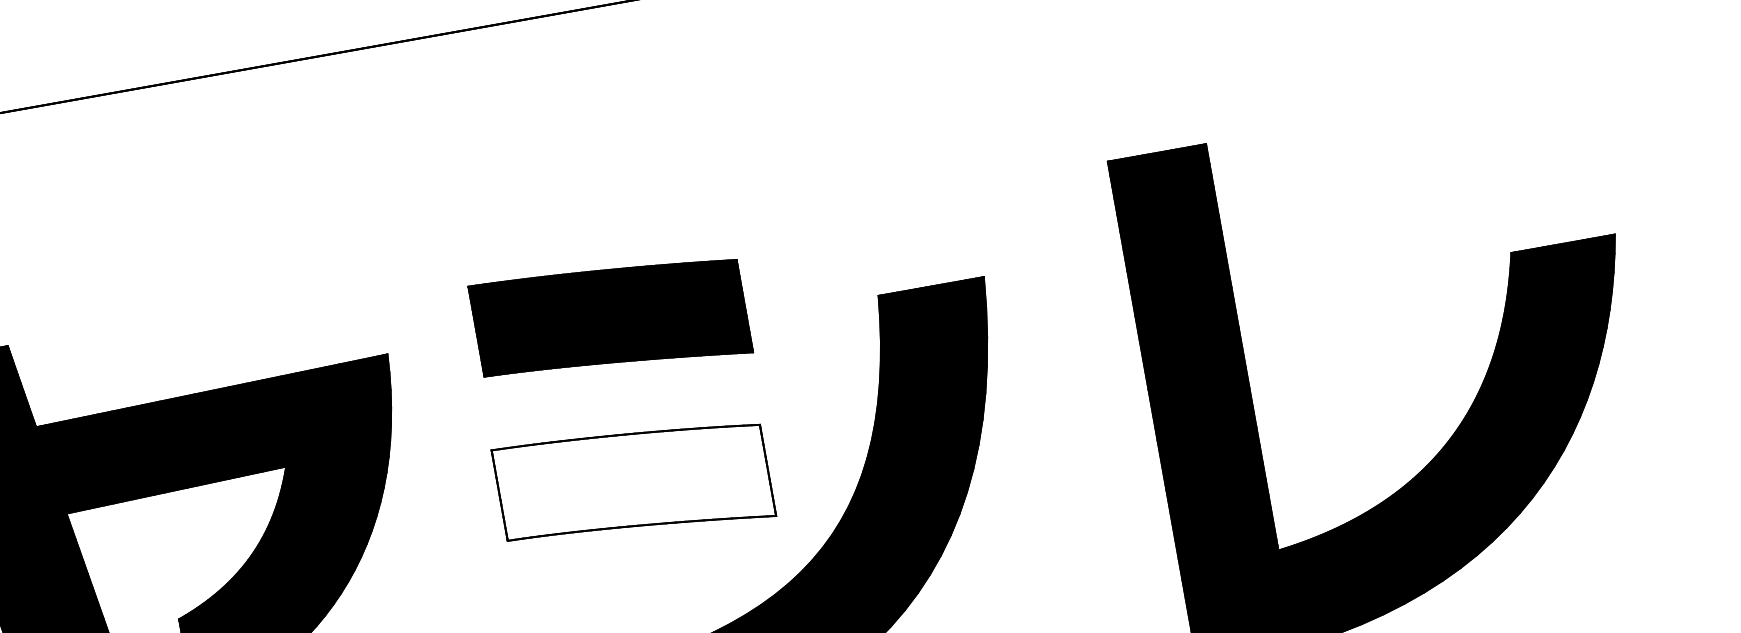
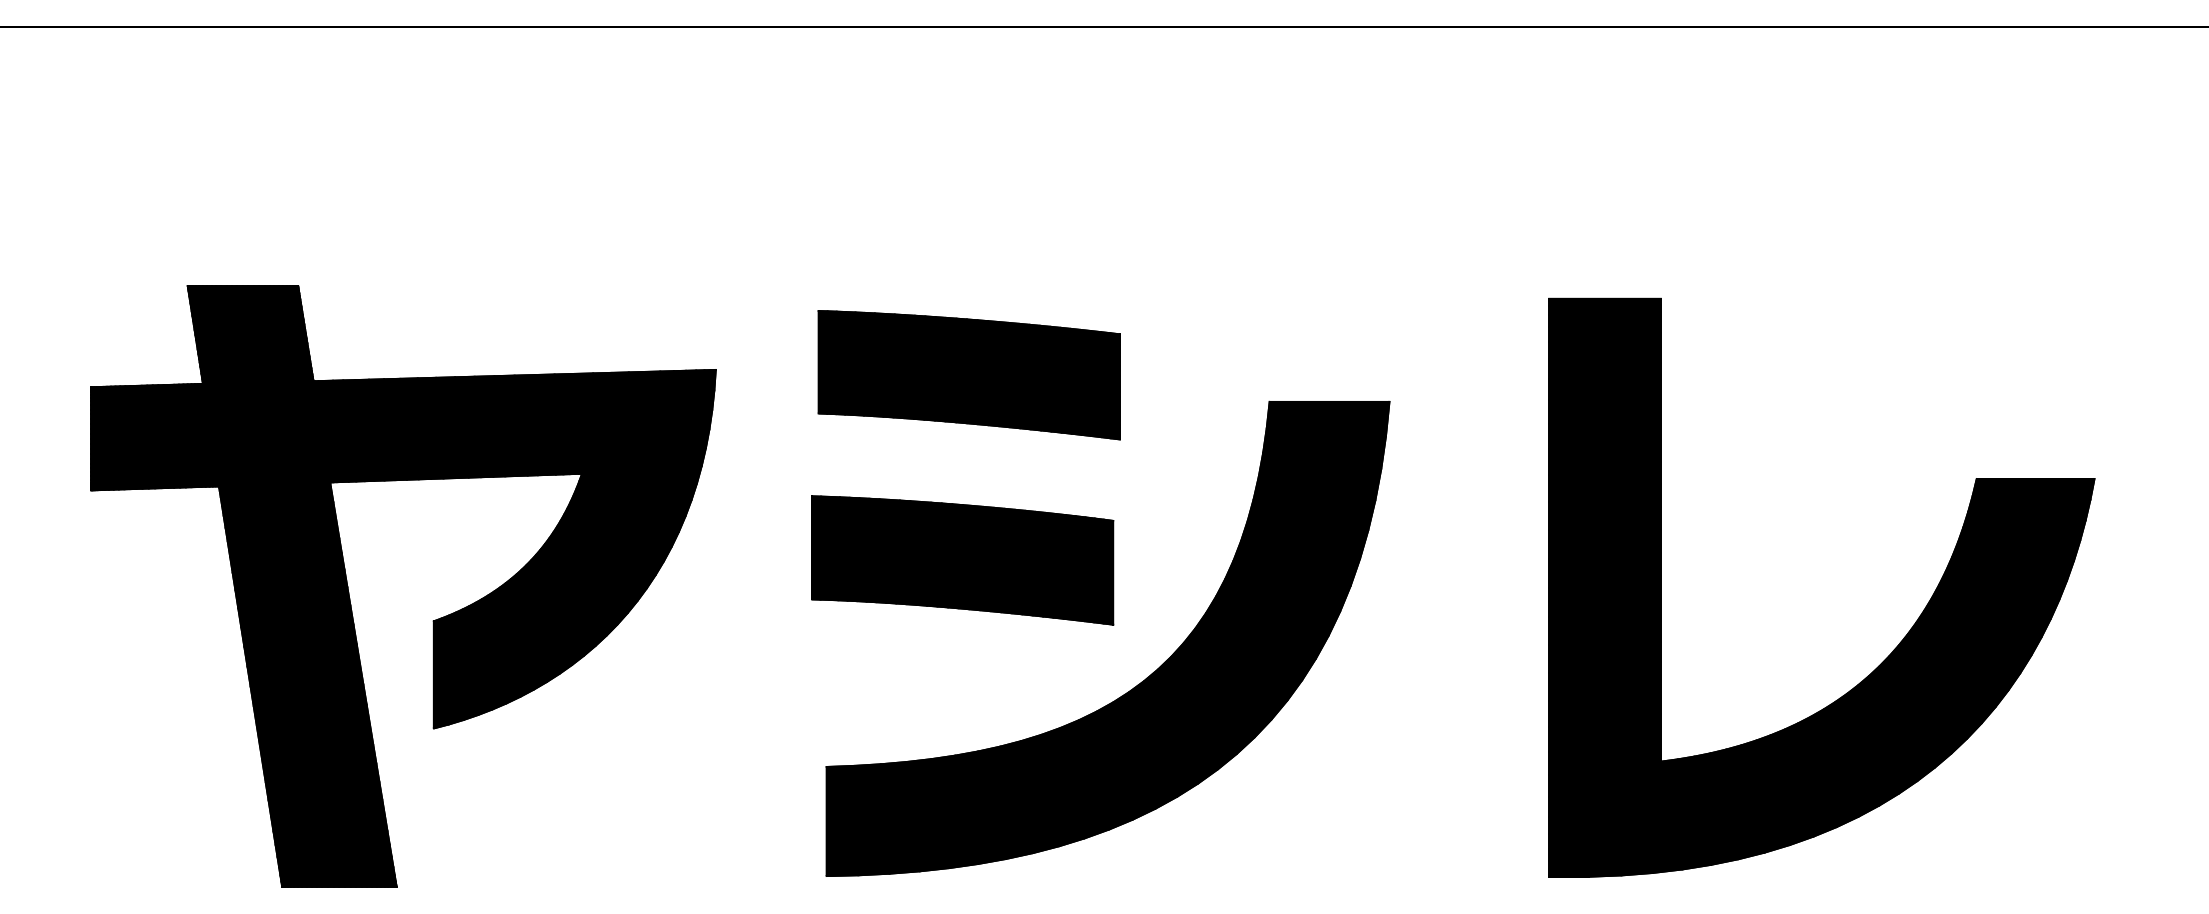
fill: (633, 483) -> (962, 560), added

